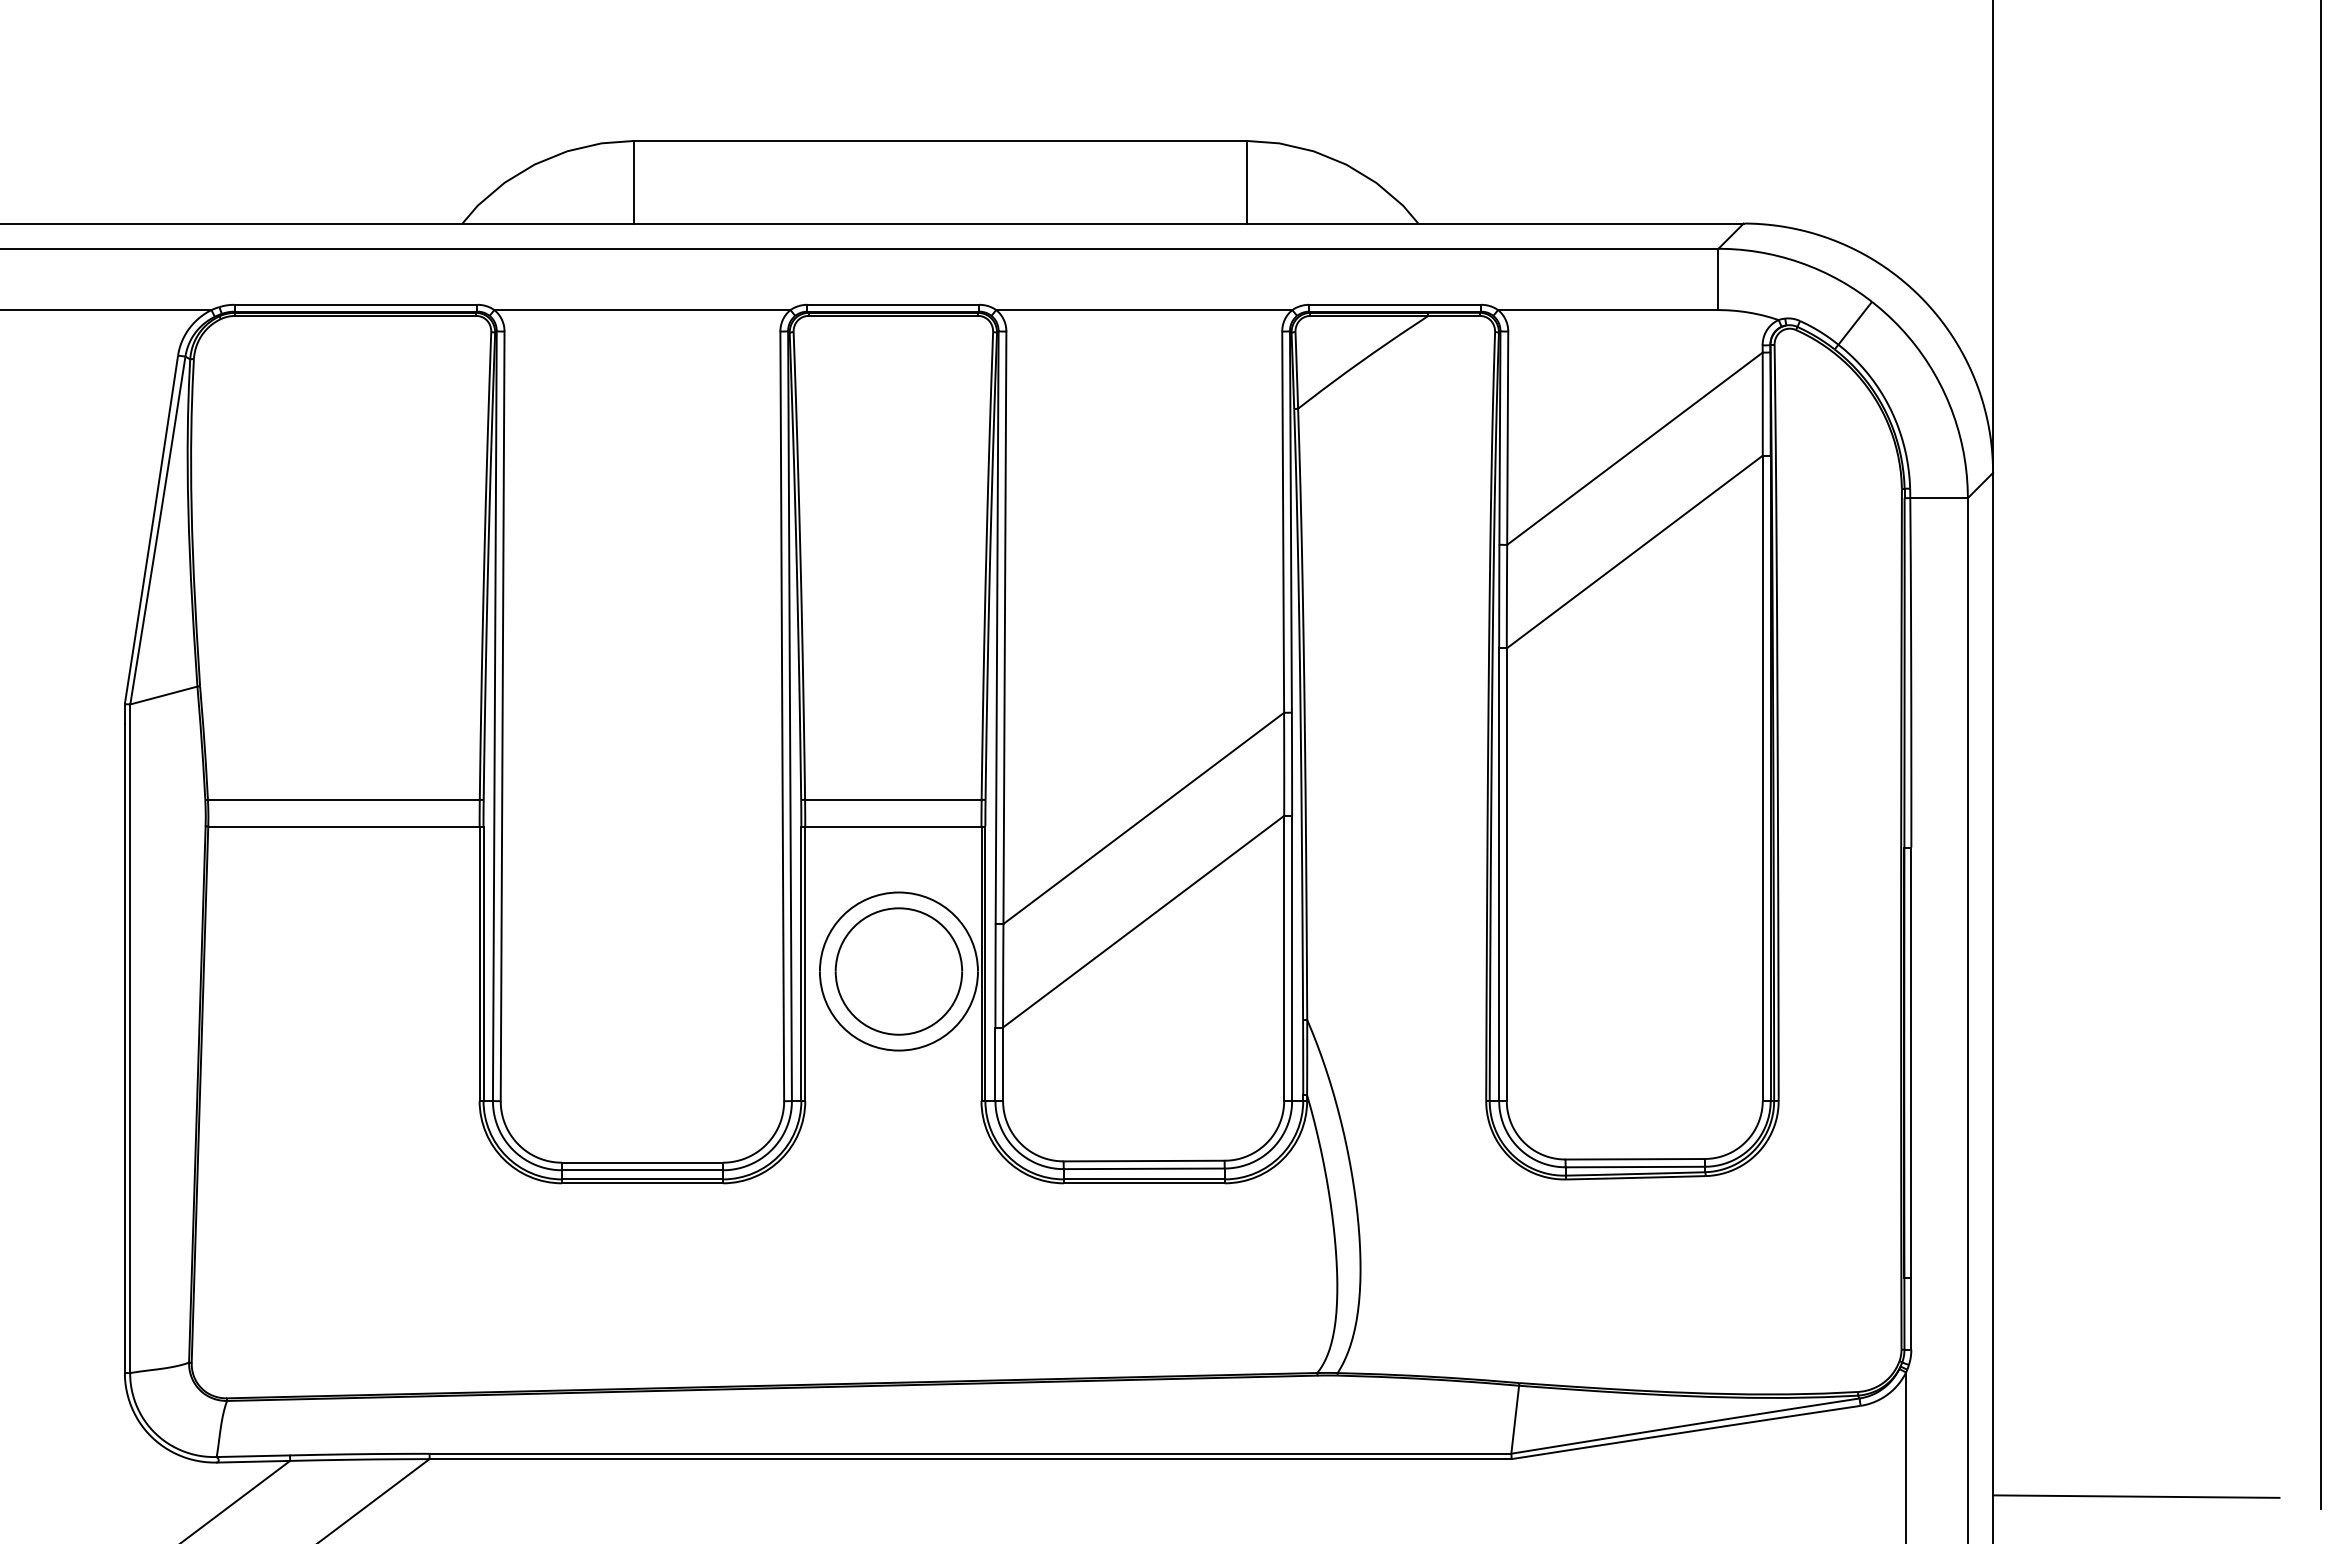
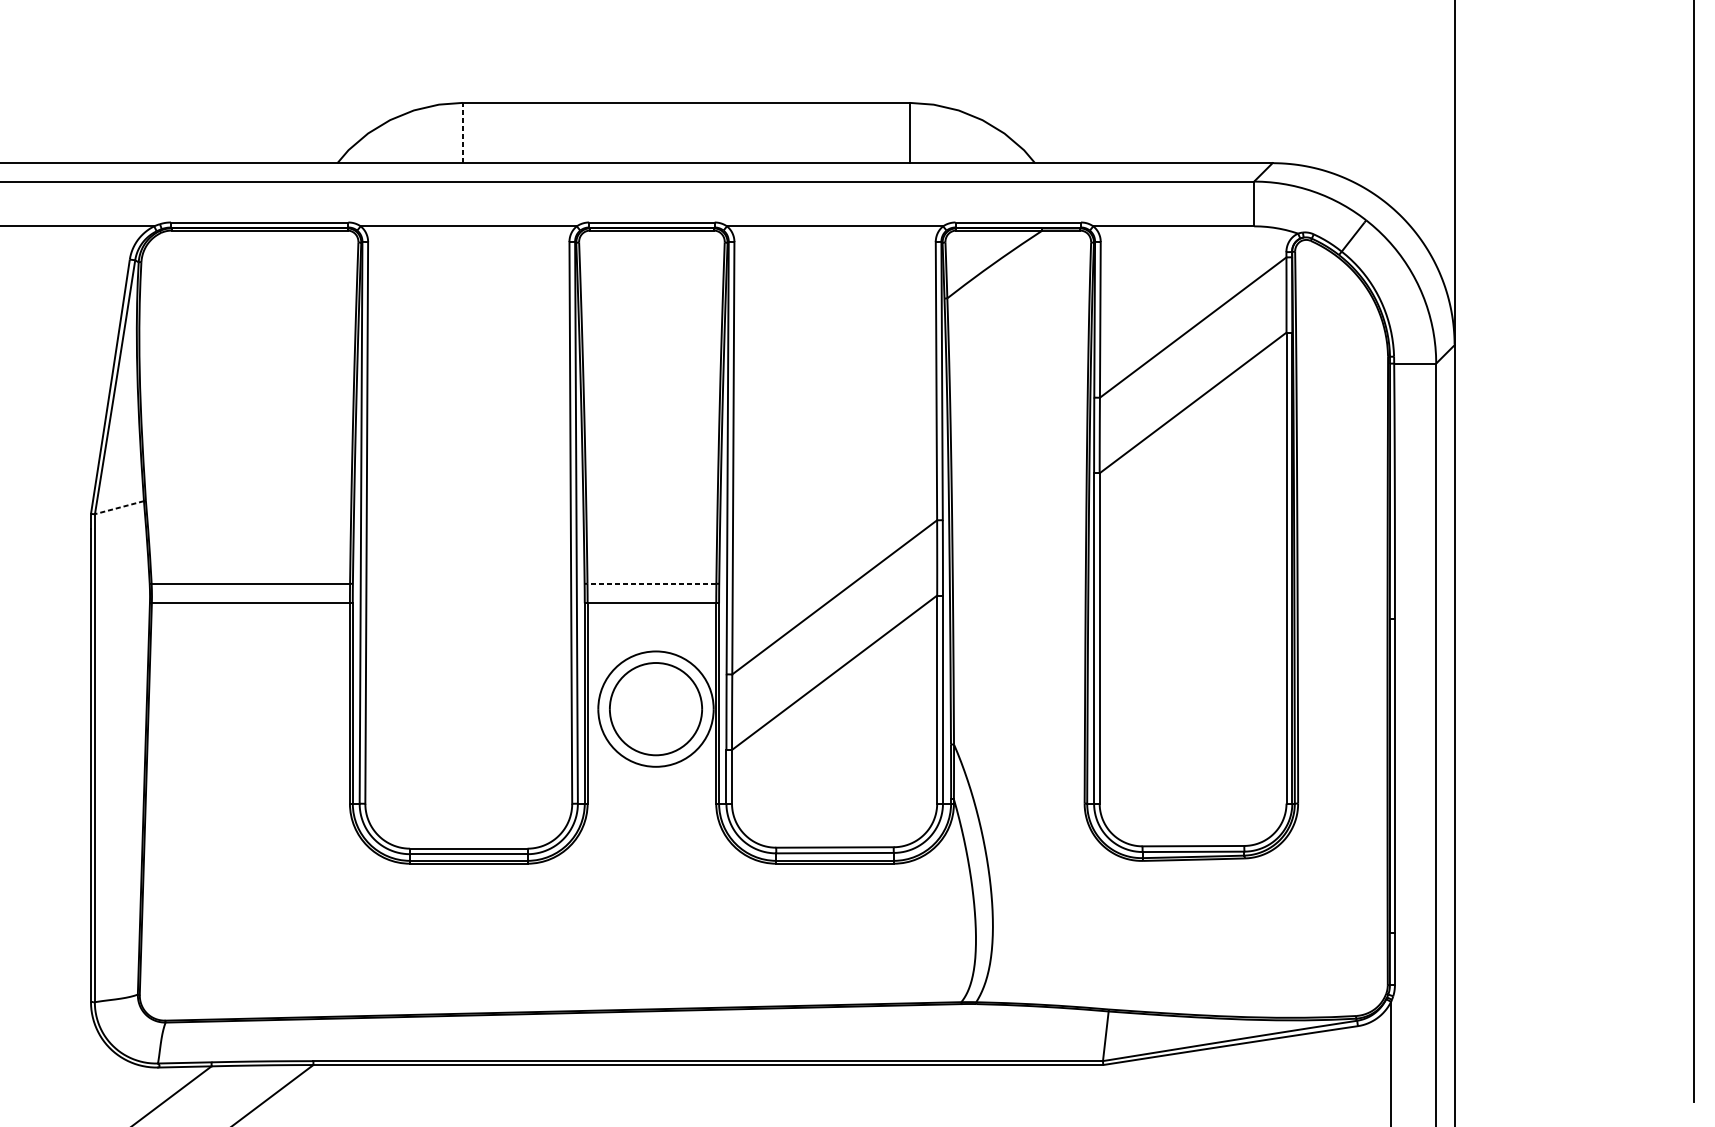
line: (634, 181) -> (462, 132), solid -> dashed
line: (163, 695) -> (119, 507), solid -> dashed
line: (892, 799) -> (651, 583), solid -> dashed
line: (2136, 1496) -> (1559, 1092), removed

